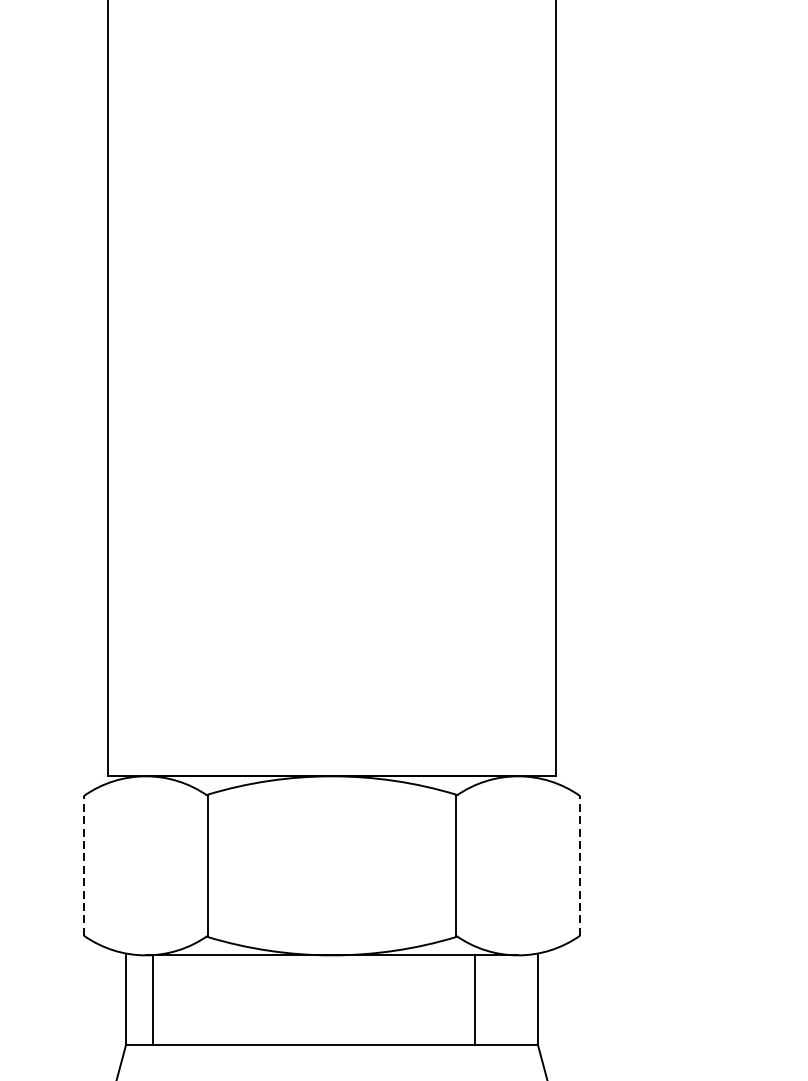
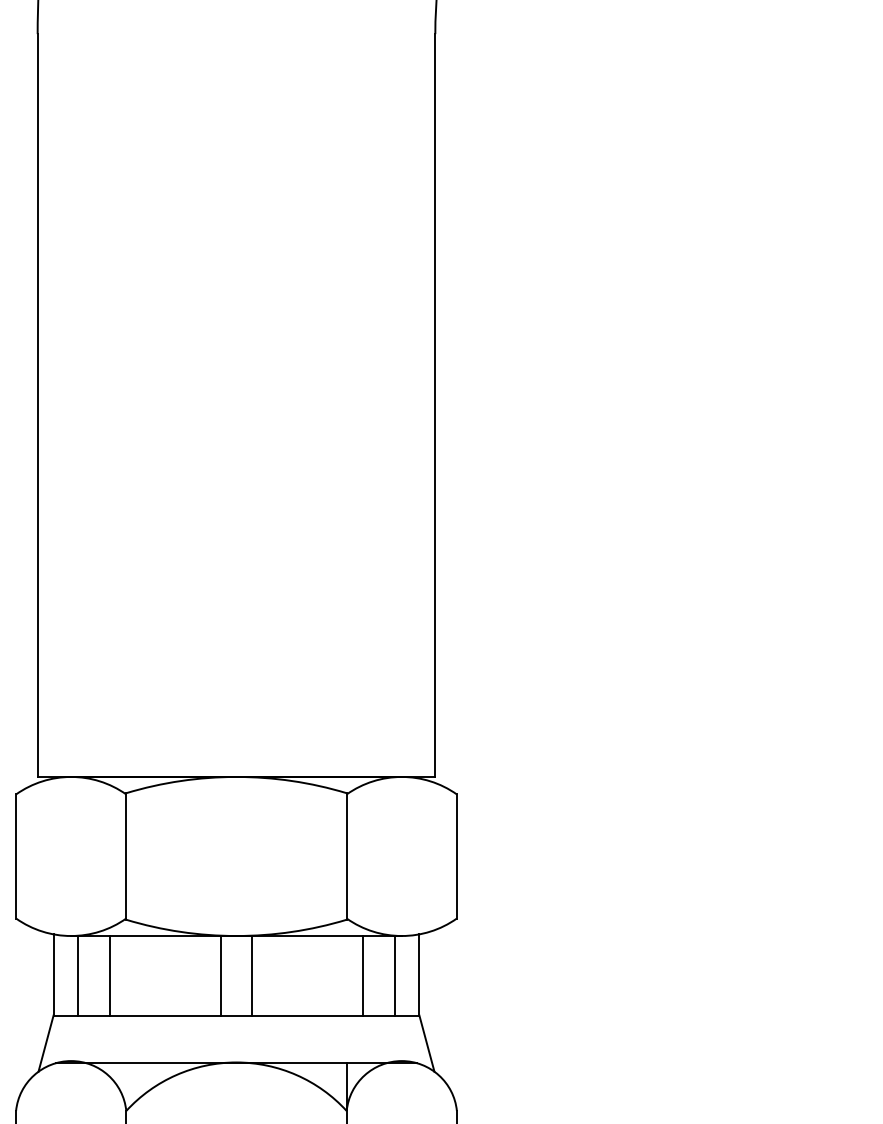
line: (84, 864) -> (16, 855), dashed -> solid
line: (579, 864) -> (456, 855), dashed -> solid
line: (189, 999) -> (109, 975), added
line: (313, 999) -> (220, 975), added
line: (350, 999) -> (252, 975), added
line: (510, 999) -> (395, 975), added

